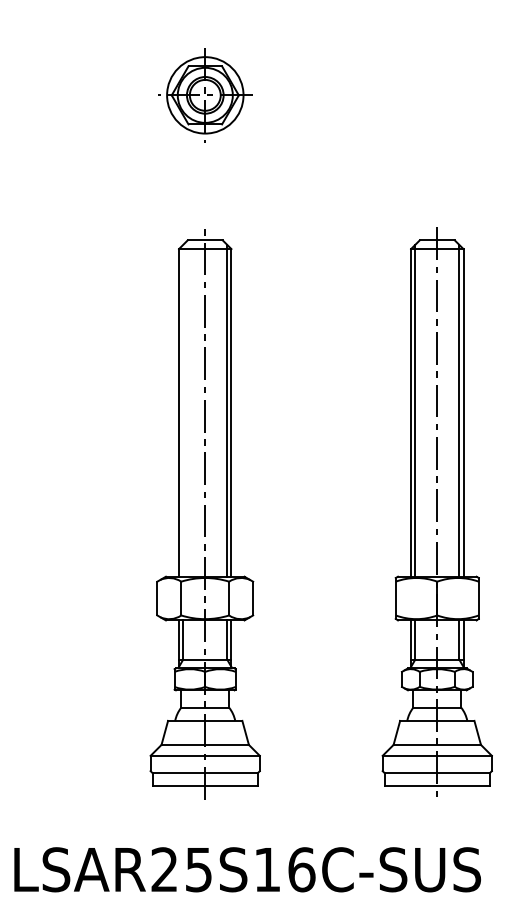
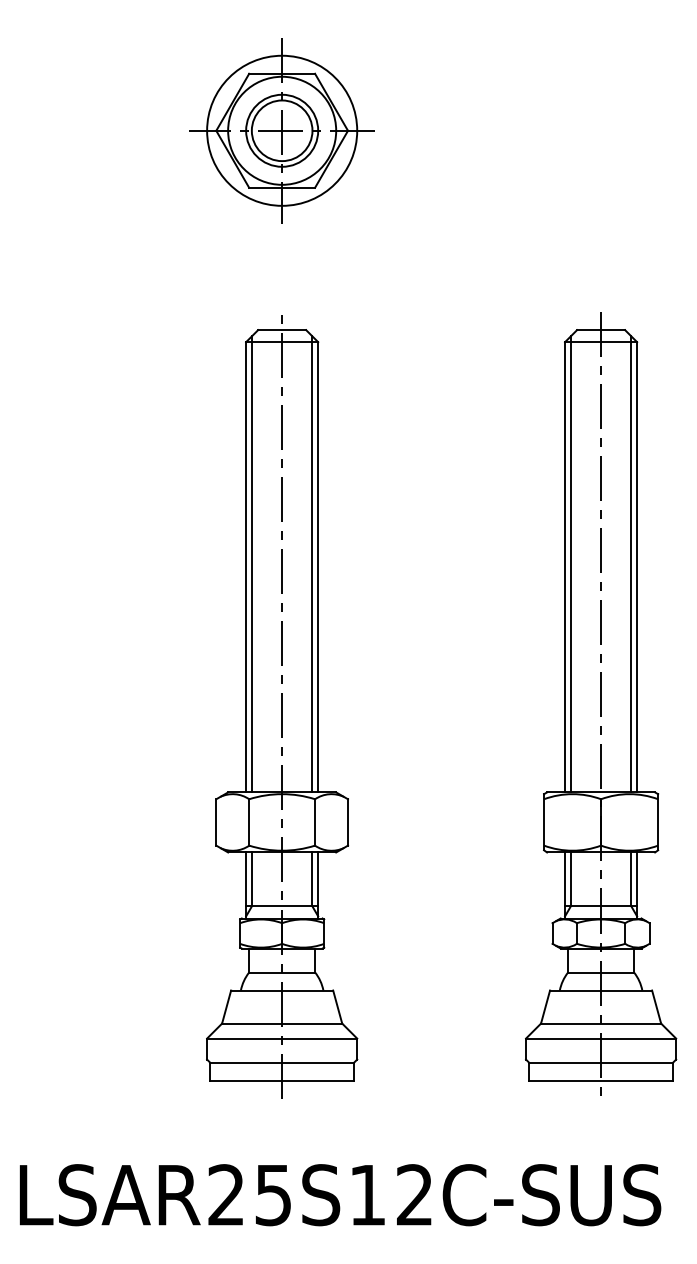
part: (205, 95) -> (282, 131), size x1.43
line: (183, 410) -> (252, 563), added
text: (301, 869) -> (414, 1194), LSAR25S16C-SUS -> LSAR25S12C-SUS

